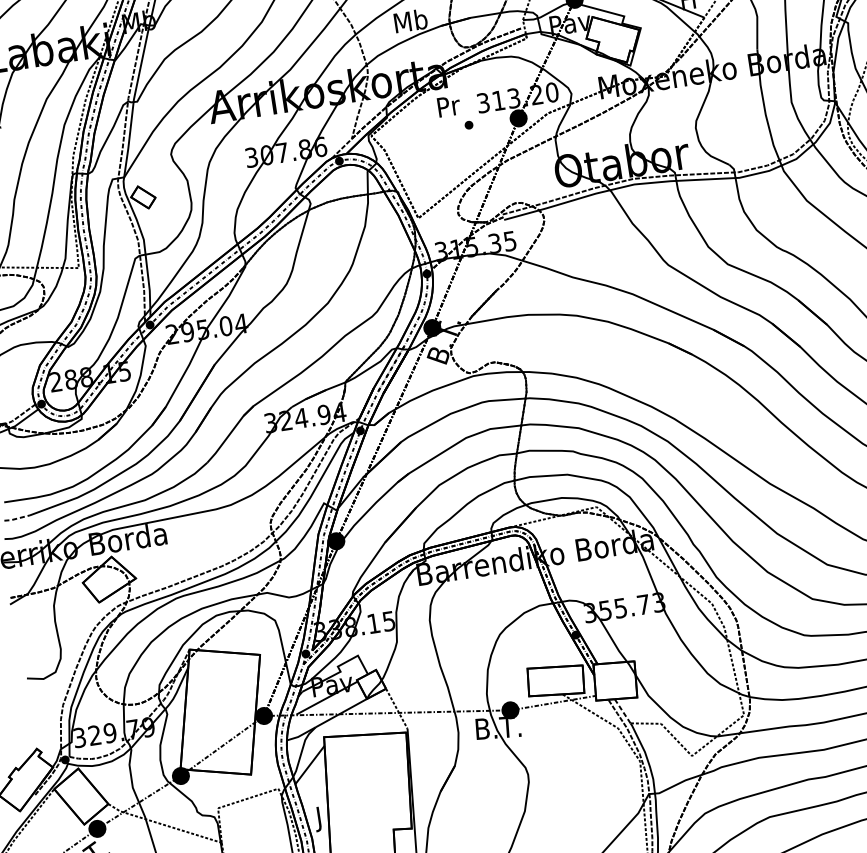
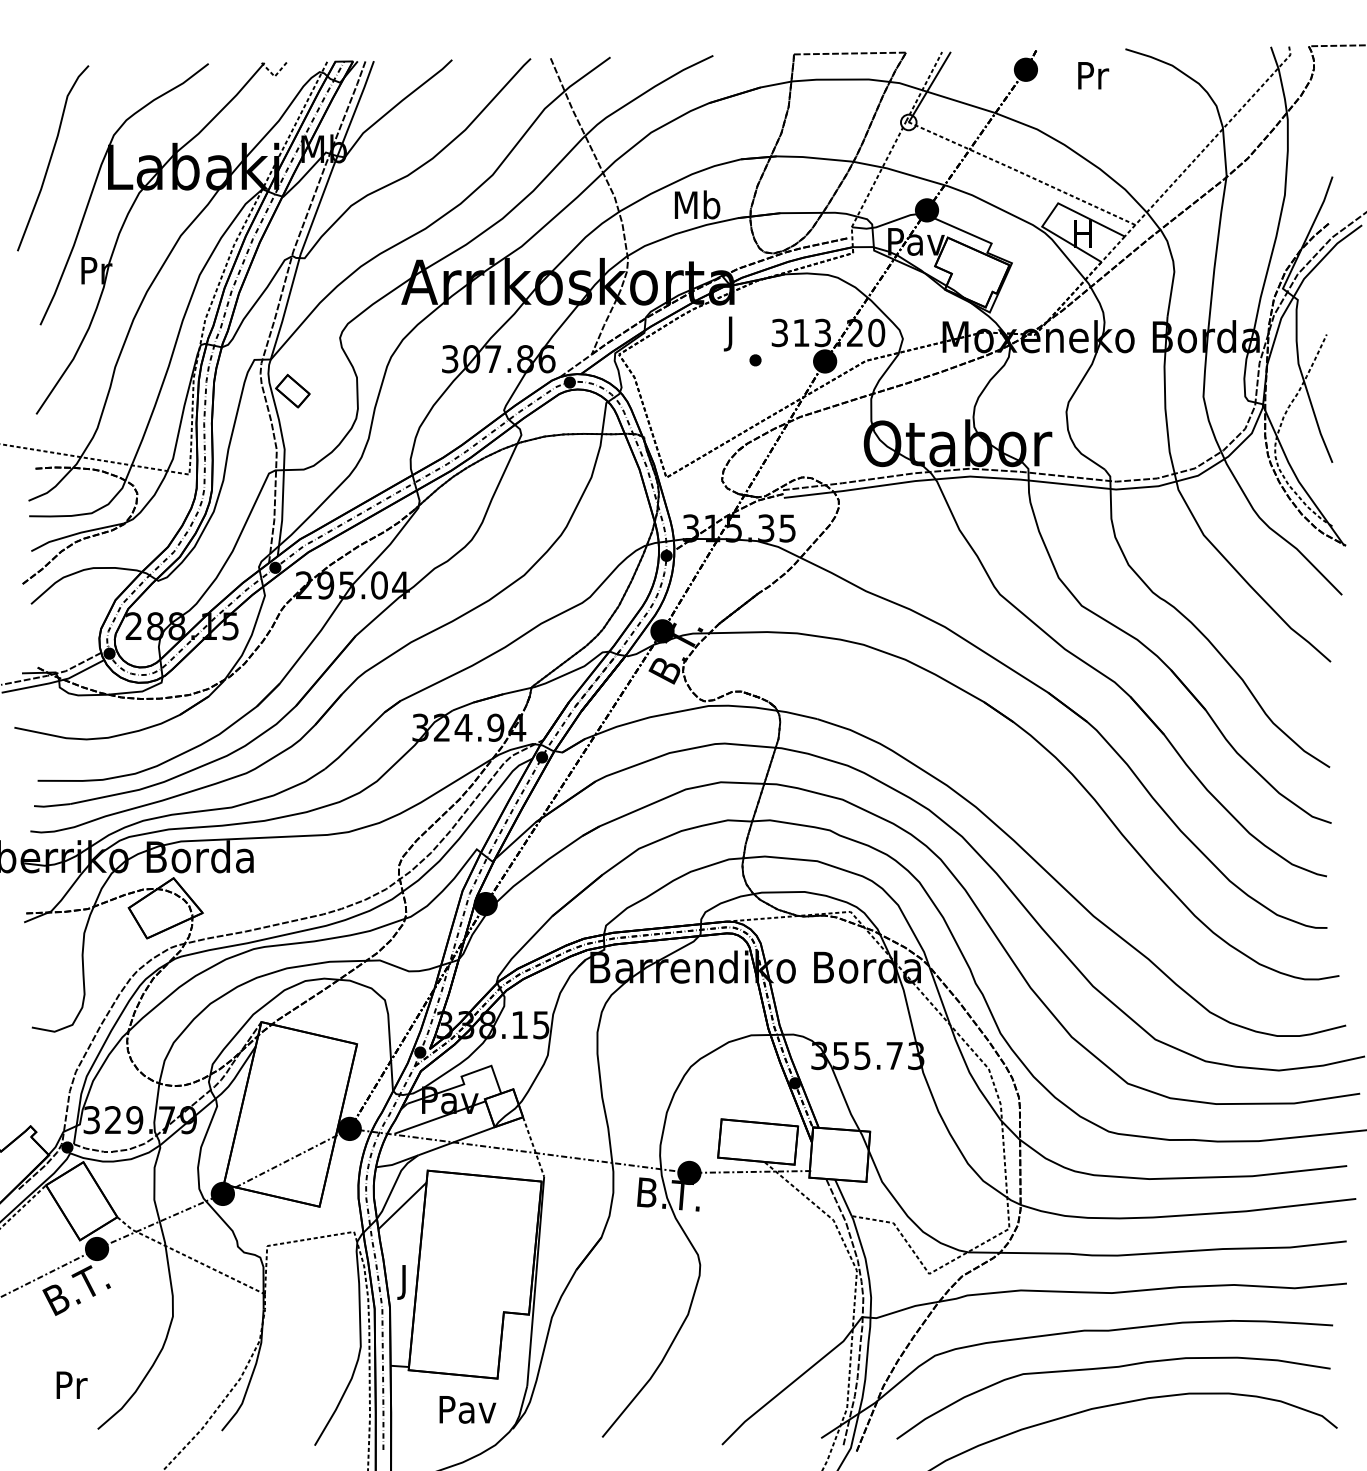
text: (449, 108) -> (731, 333), Pr -> J
line: (16, 518) -> (51, 805), dashed -> solid
line: (622, 710) -> (843, 1196), dashed -> solid

